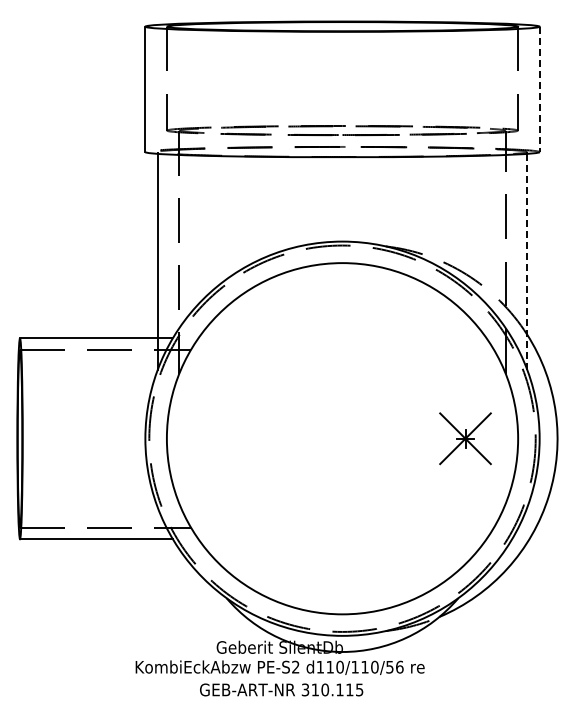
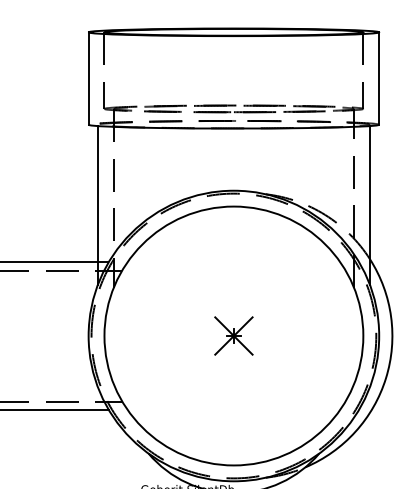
line: (539, 89) -> (379, 78), dashed -> solid
line: (527, 261) -> (370, 205), dashed -> solid
part: (465, 438) -> (233, 335), moved

